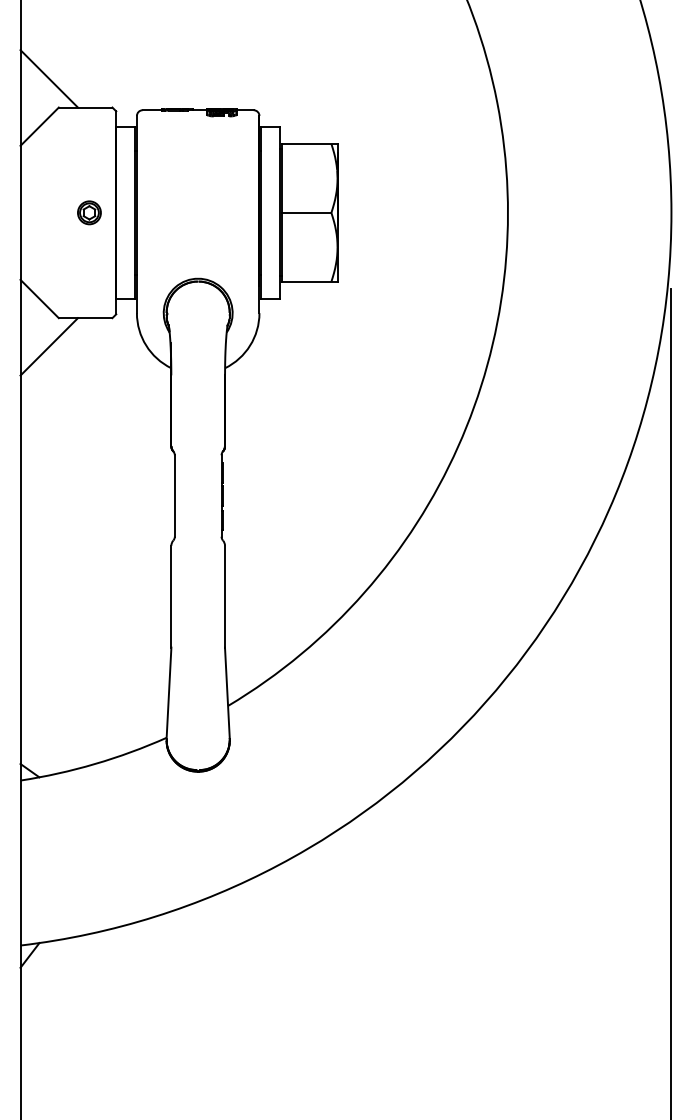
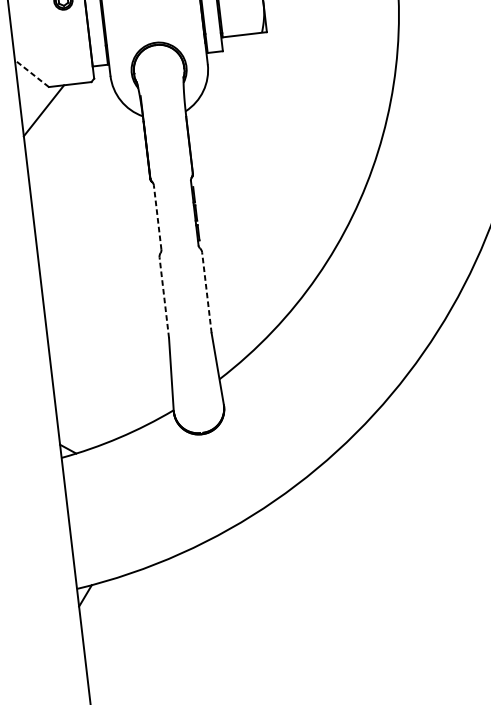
line: (39, 298) -> (31, 73), solid -> dashed
line: (174, 496) -> (157, 217), solid -> dashed
line: (171, 596) -> (164, 297), solid -> dashed
line: (225, 596) -> (207, 292), solid -> dashed

